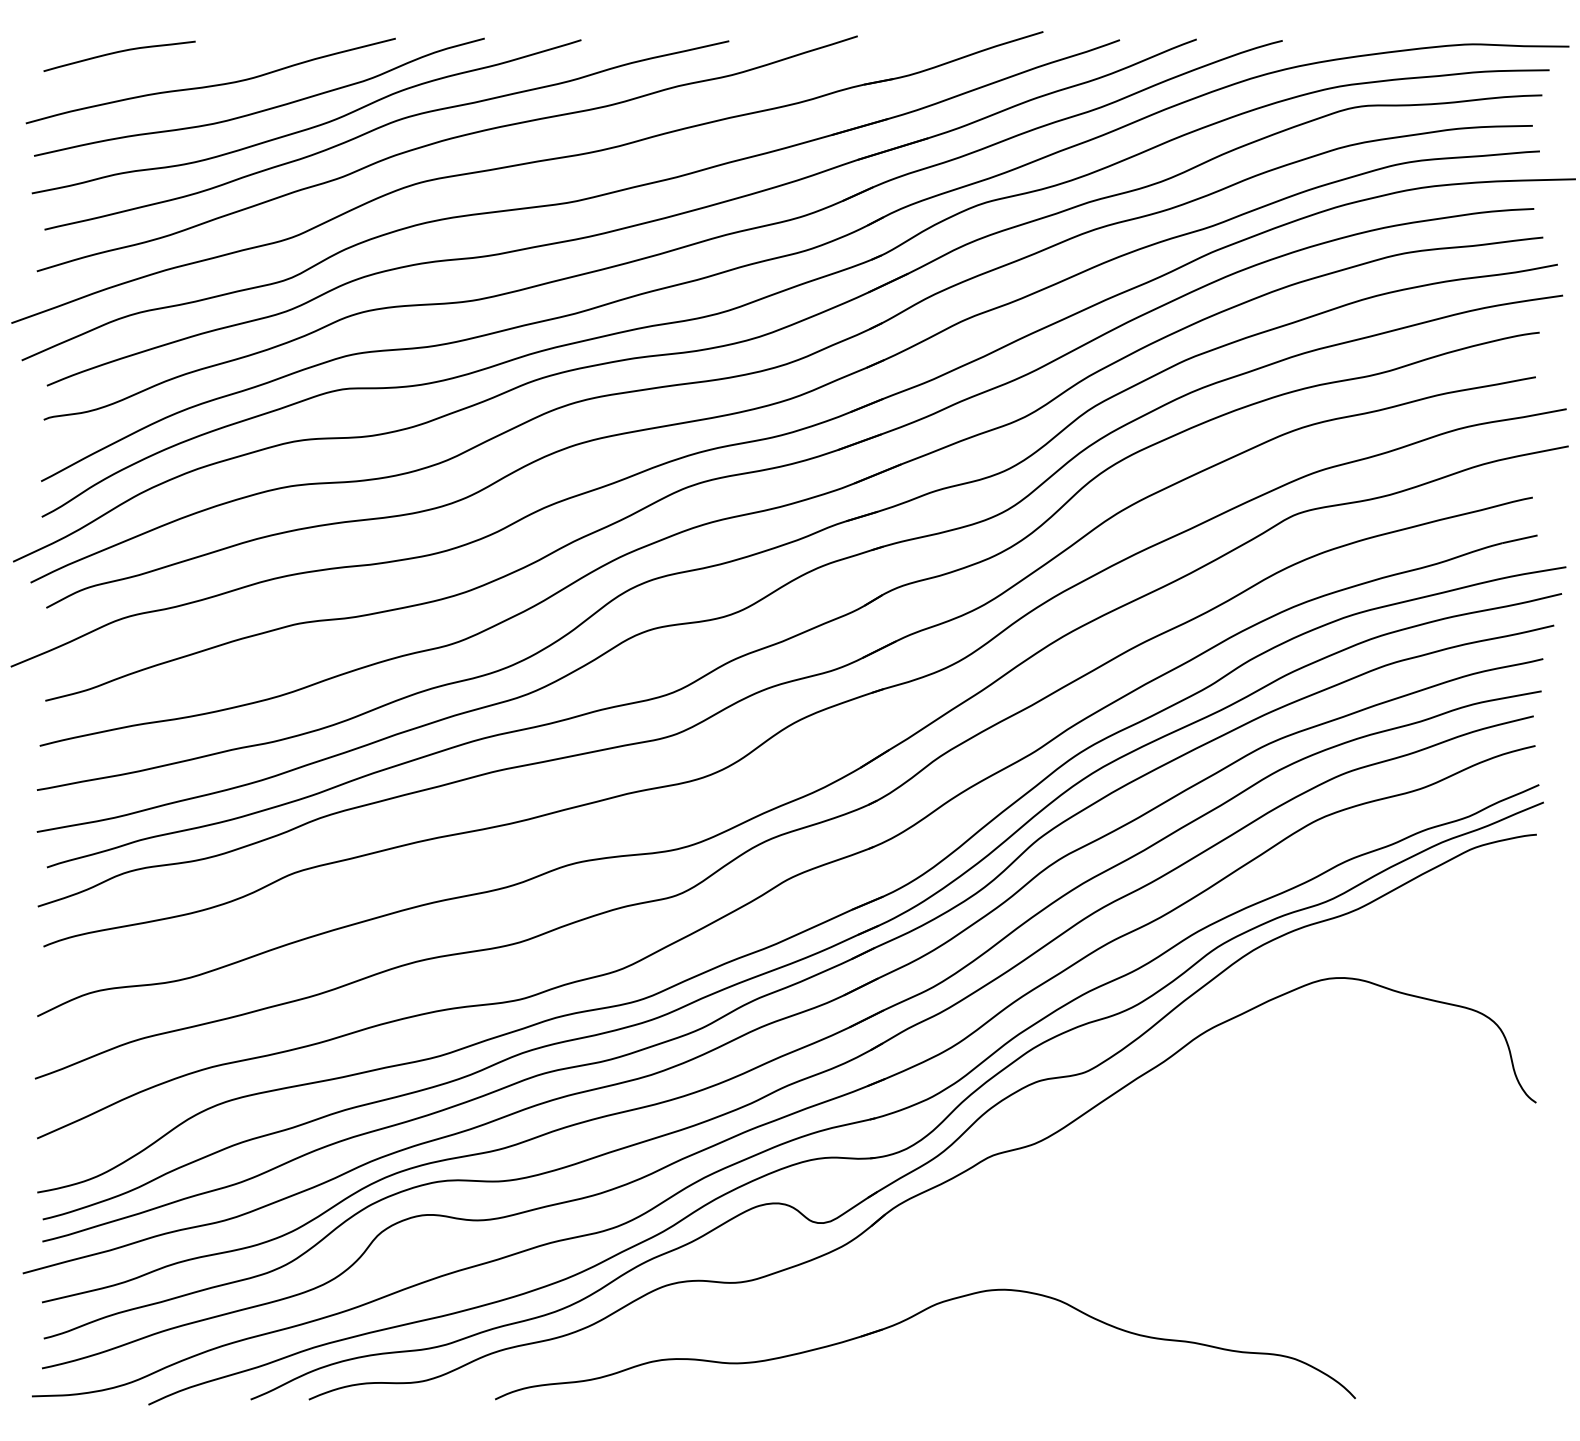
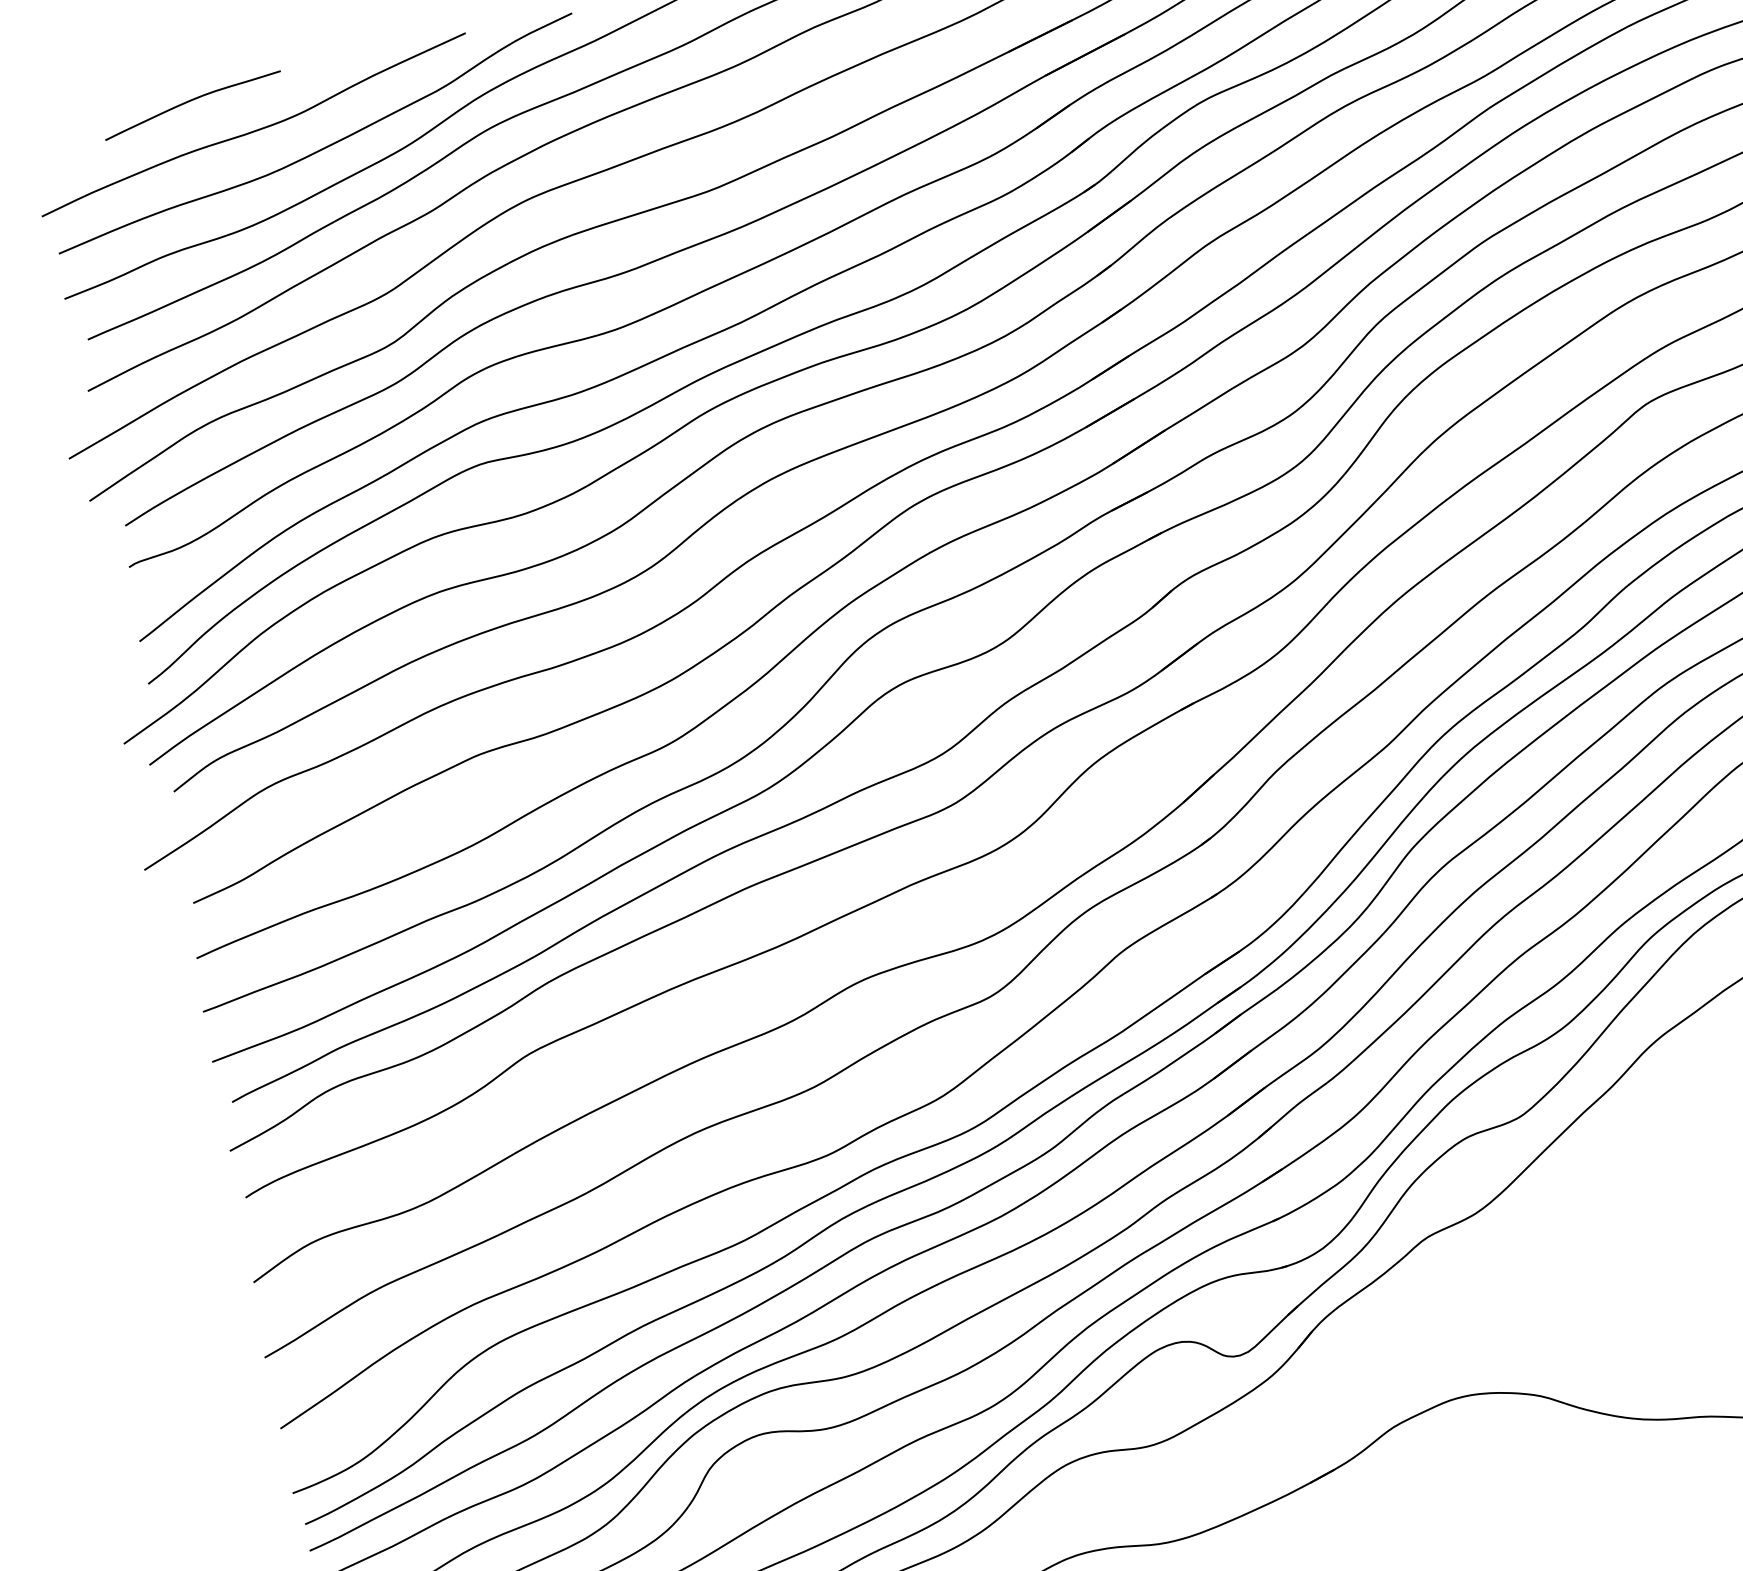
curve: (117, 53) -> (189, 102), moved

